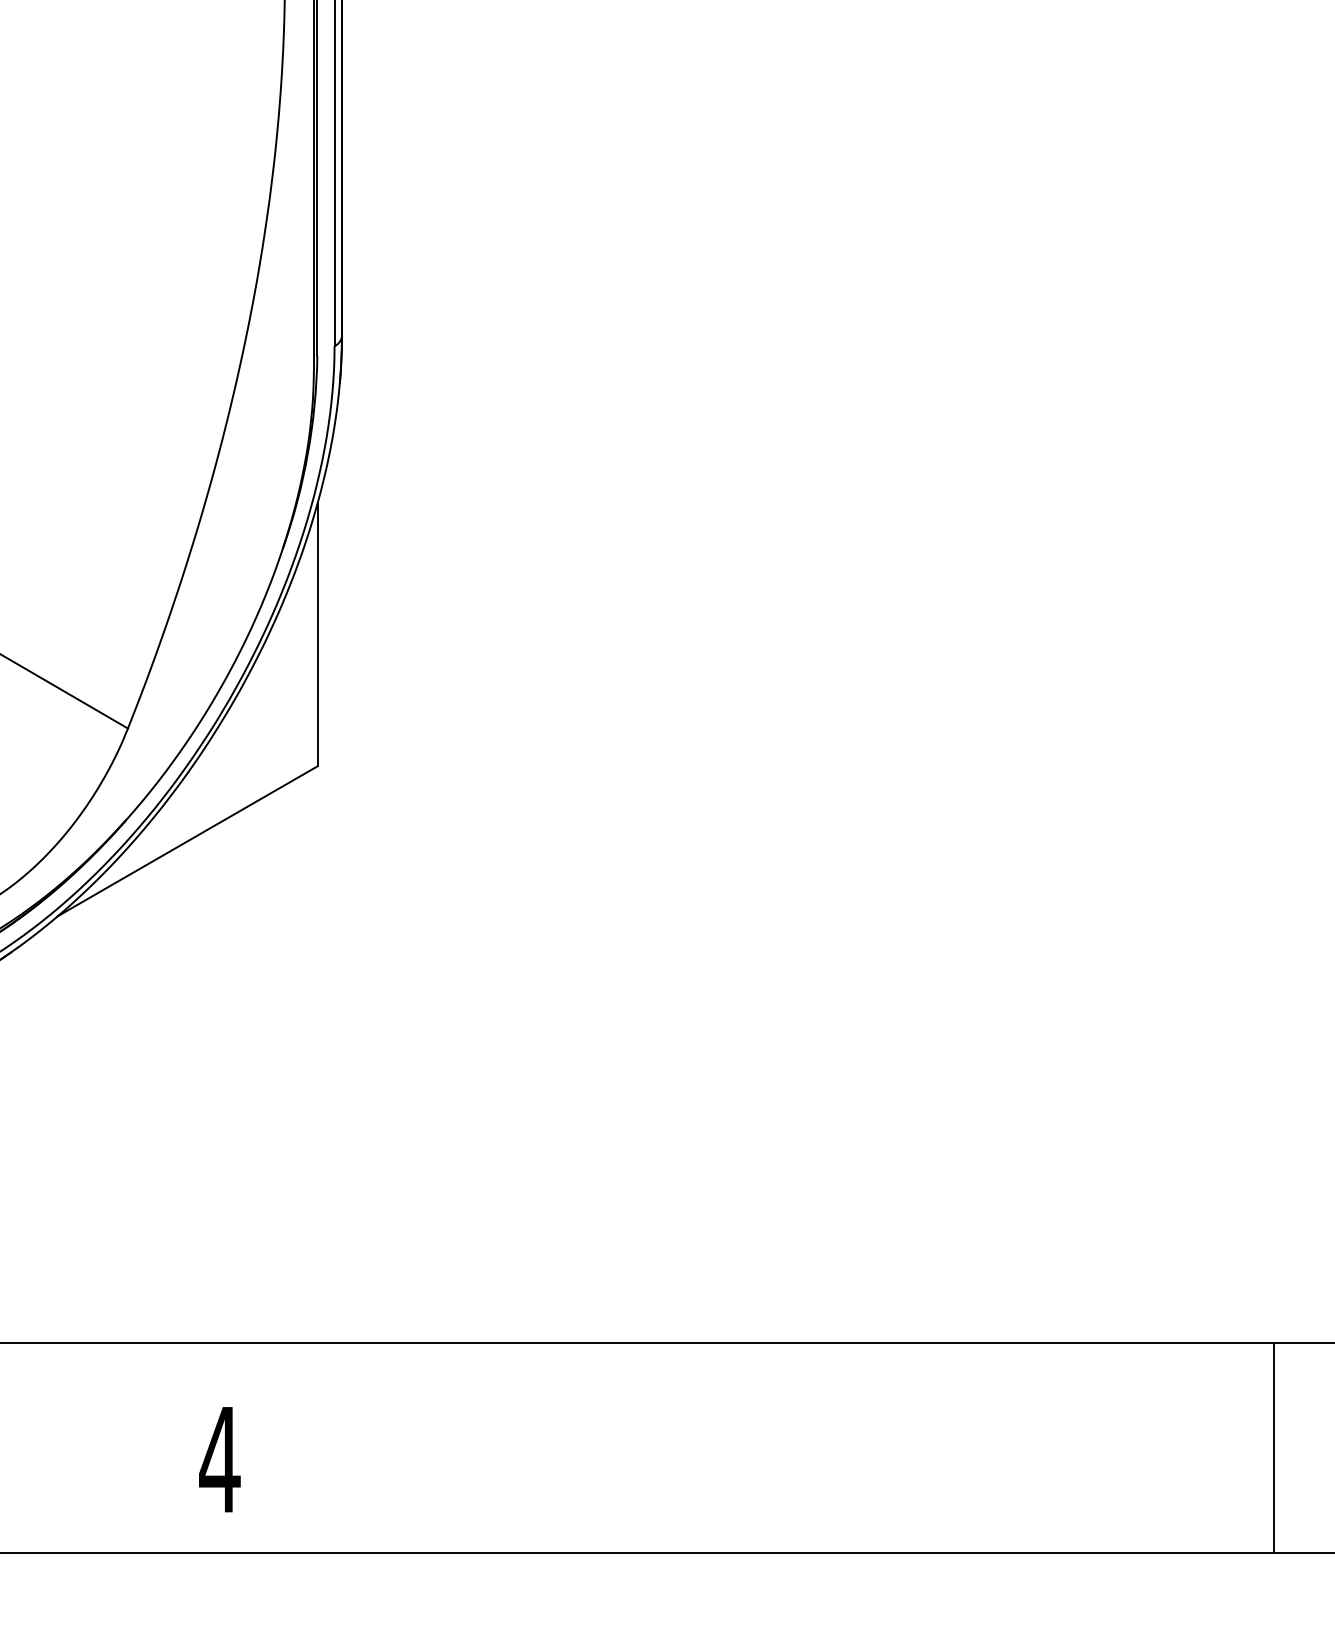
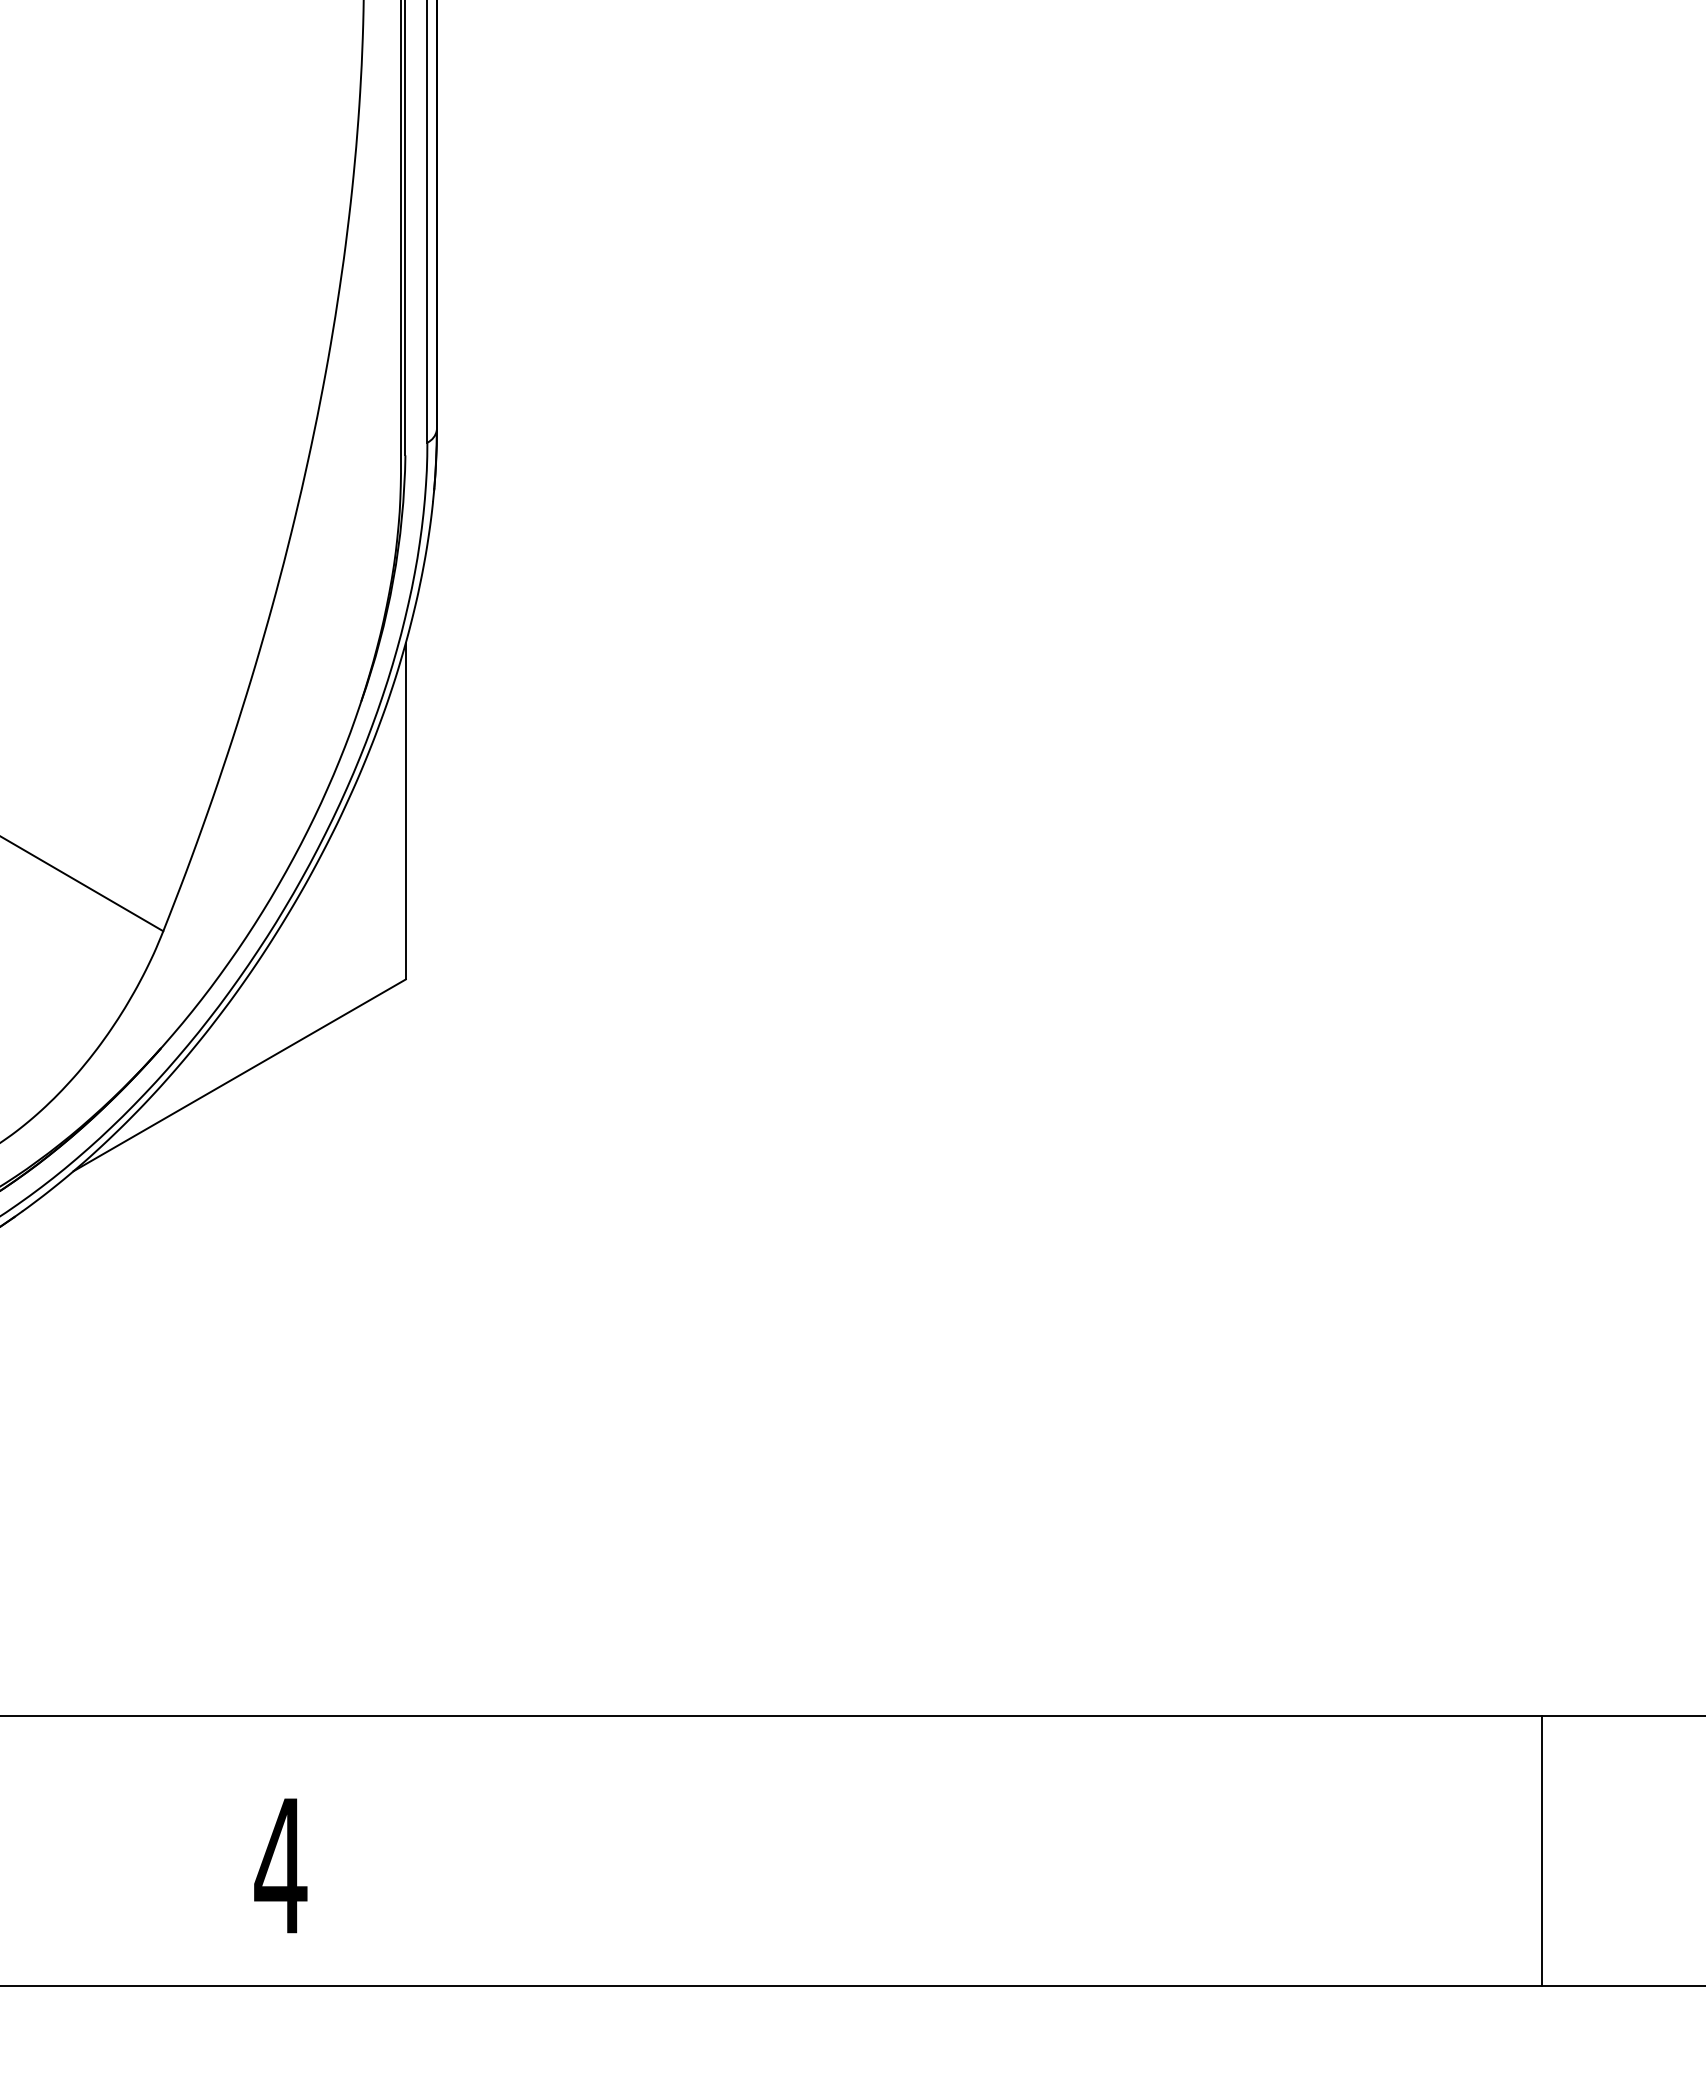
line: (1273, 1447) -> (1541, 1850), moved

